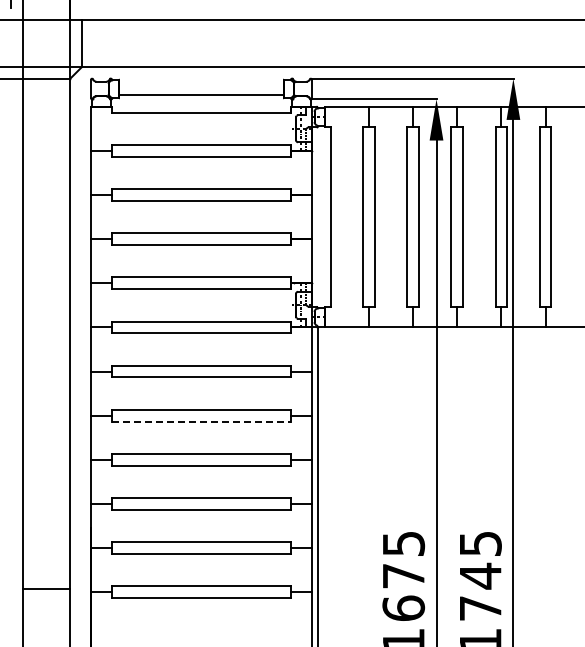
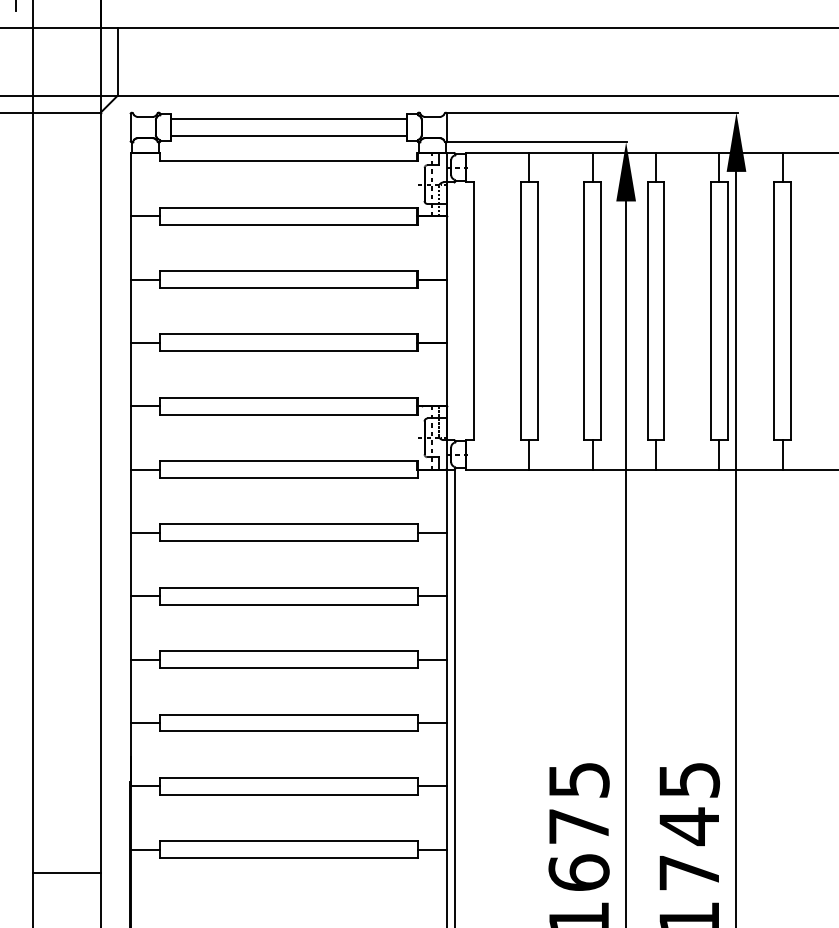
line: (201, 83) -> (288, 119), added
line: (201, 421) -> (288, 604), dashed -> solid
line: (46, 589) -> (66, 872), moved

